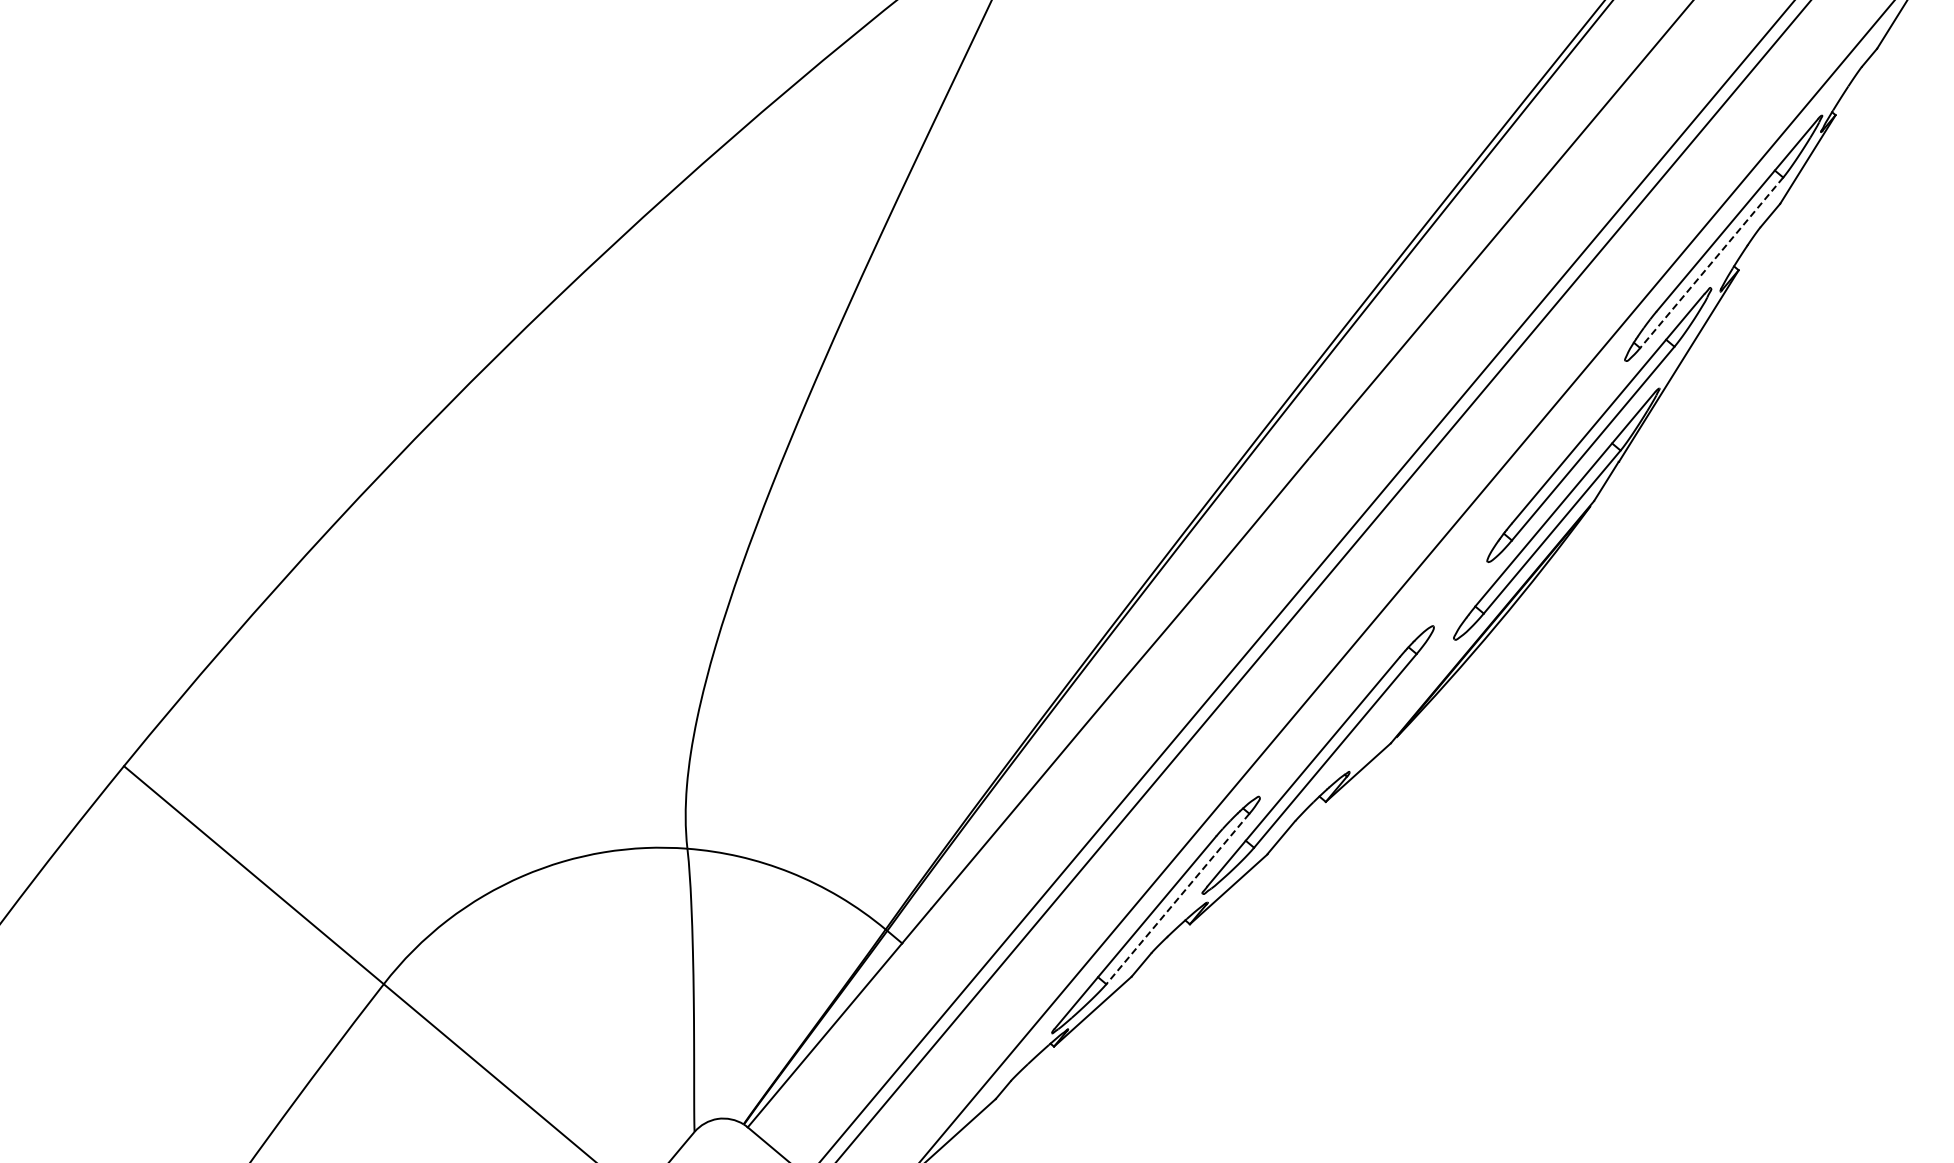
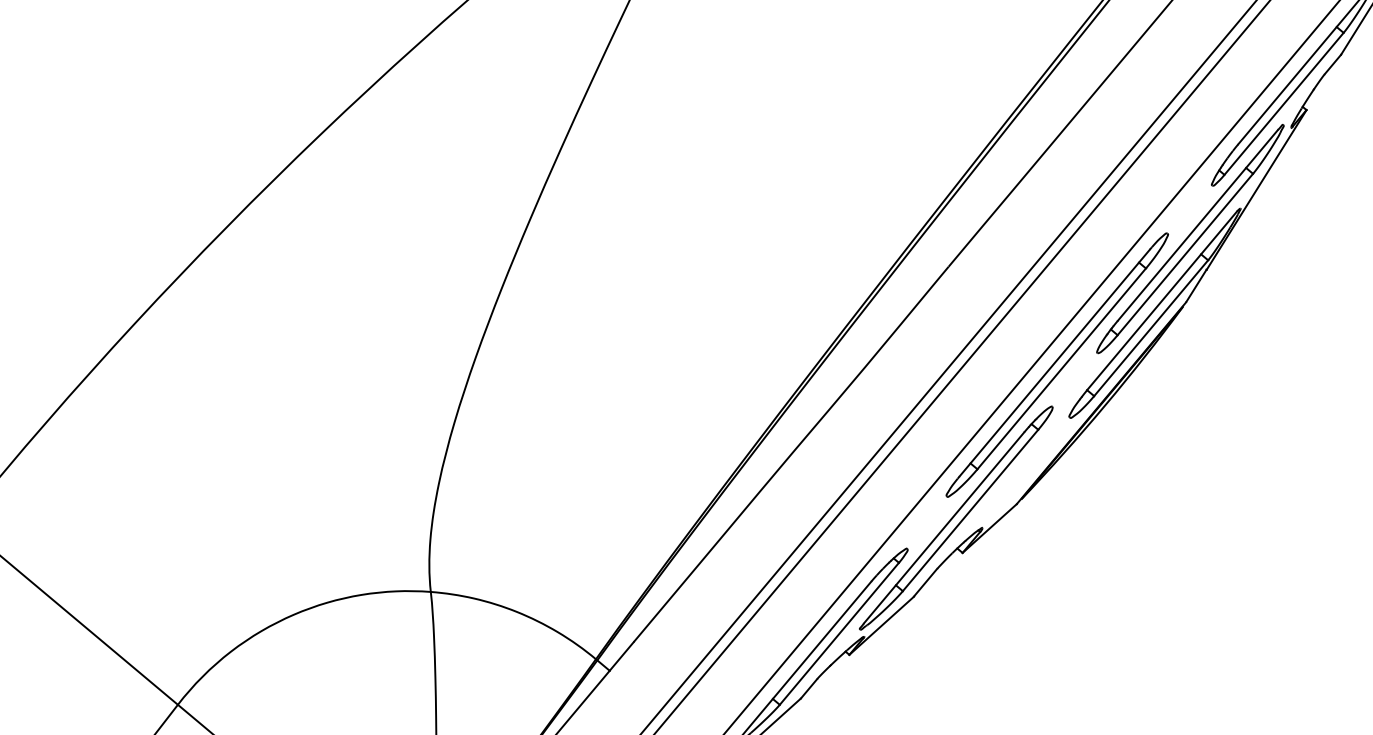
line: (1711, 263) -> (1283, 104), dashed -> solid
part: (1439, 576) -> (1057, 365), added
line: (1177, 899) -> (839, 634), dashed -> solid

